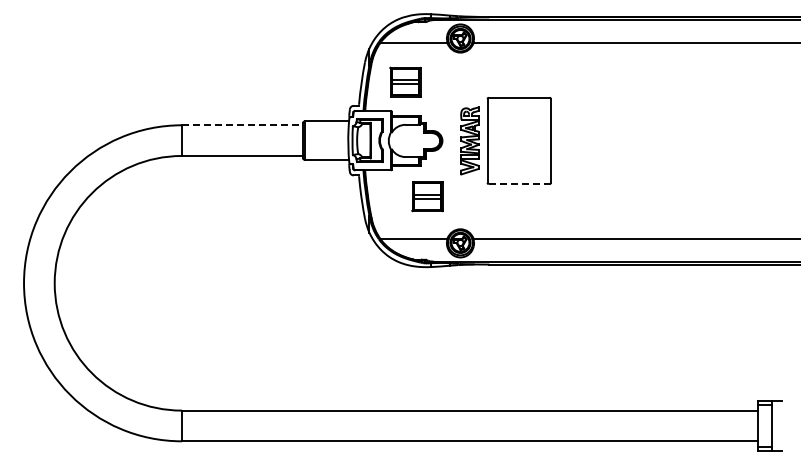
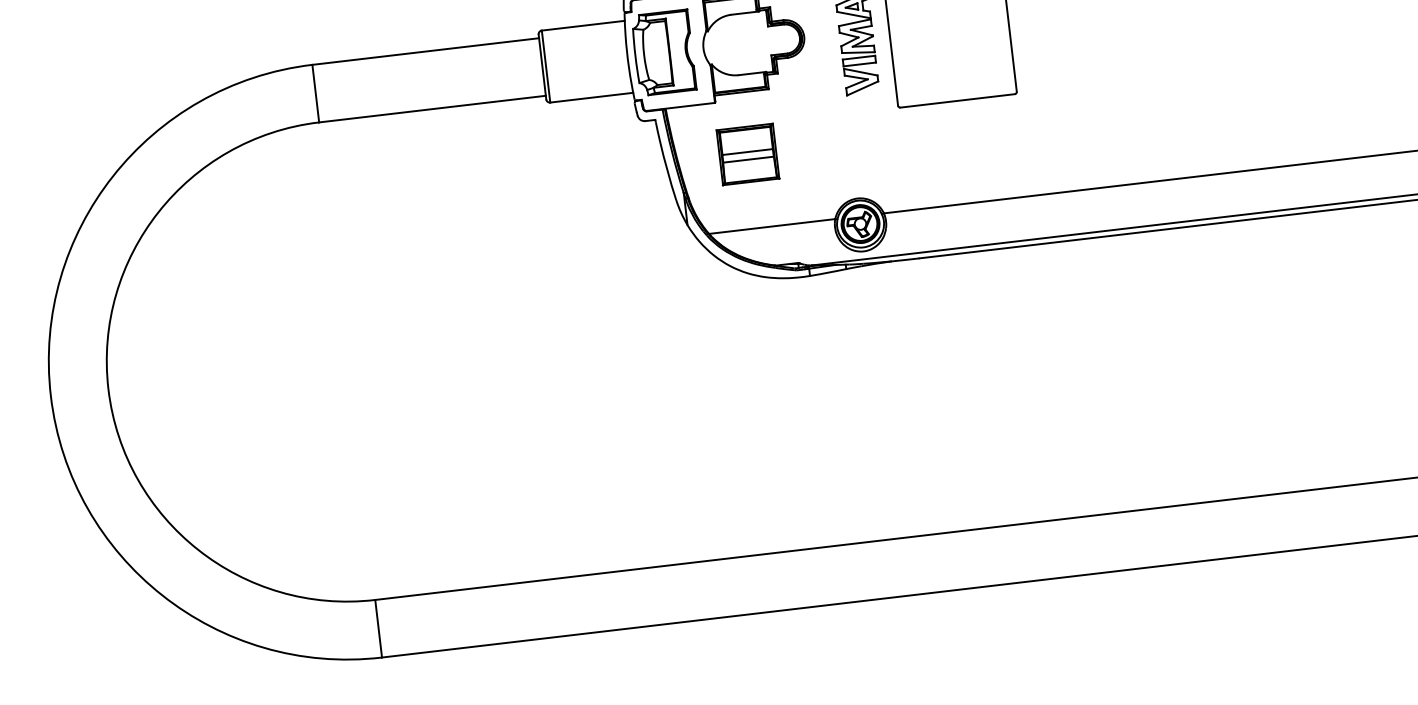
line: (242, 125) -> (425, 51), dashed -> solid
line: (519, 184) -> (958, 101), dashed -> solid
part: (427, 196) -> (747, 154), moved

